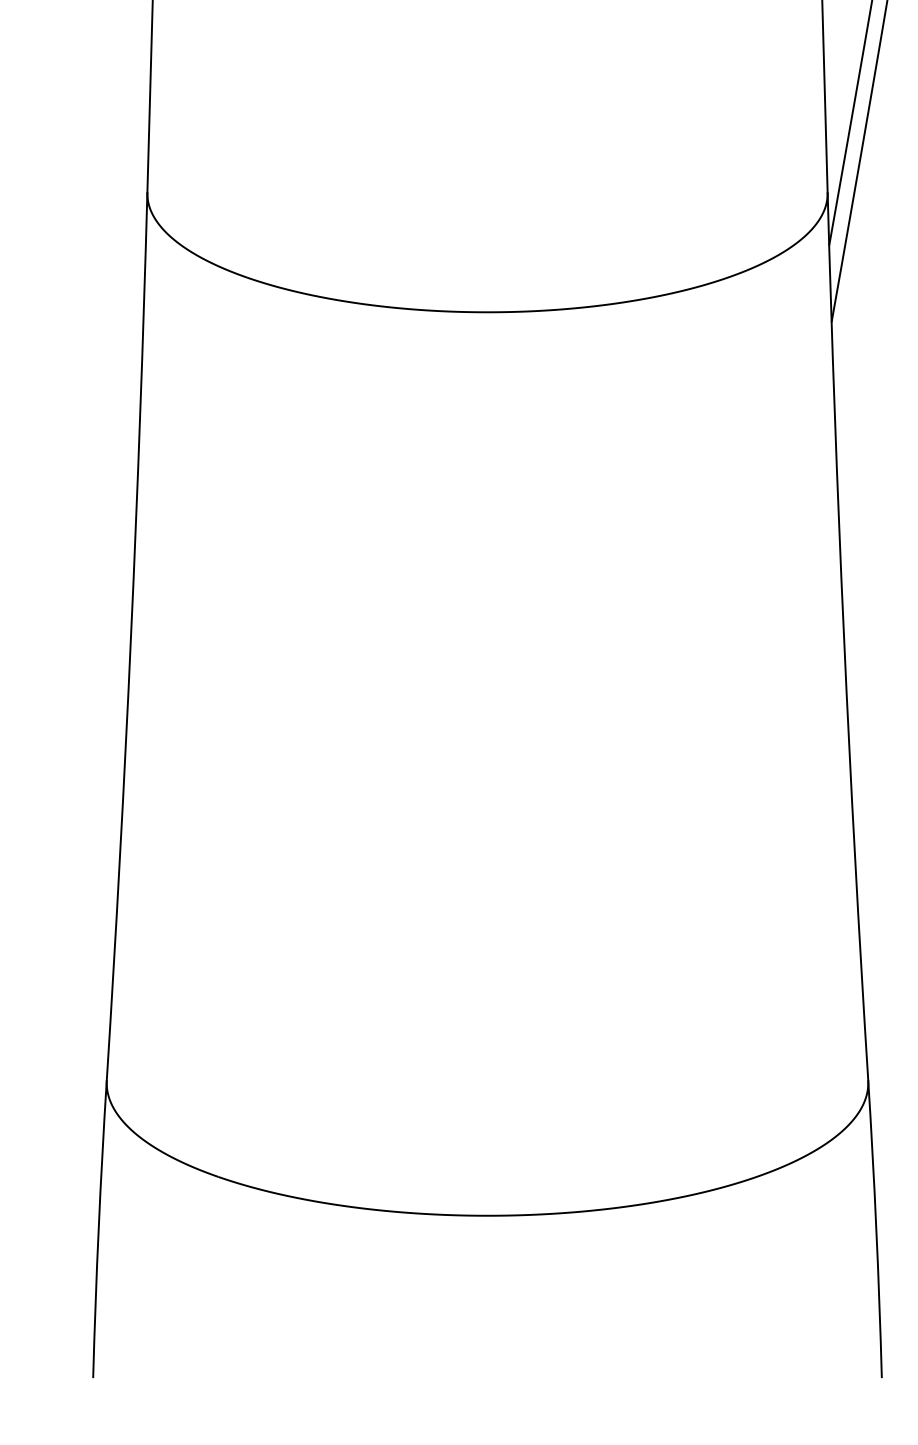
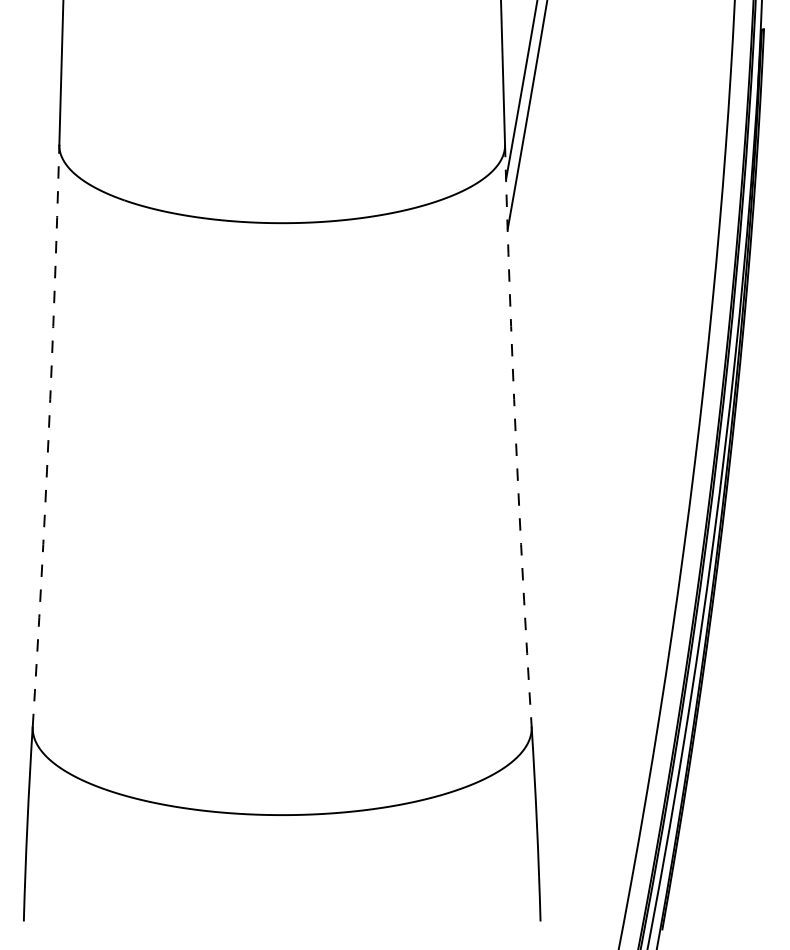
arc: (130, 636) -> (48, 435), solid -> dashed
arc: (843, 636) -> (515, 435), solid -> dashed

